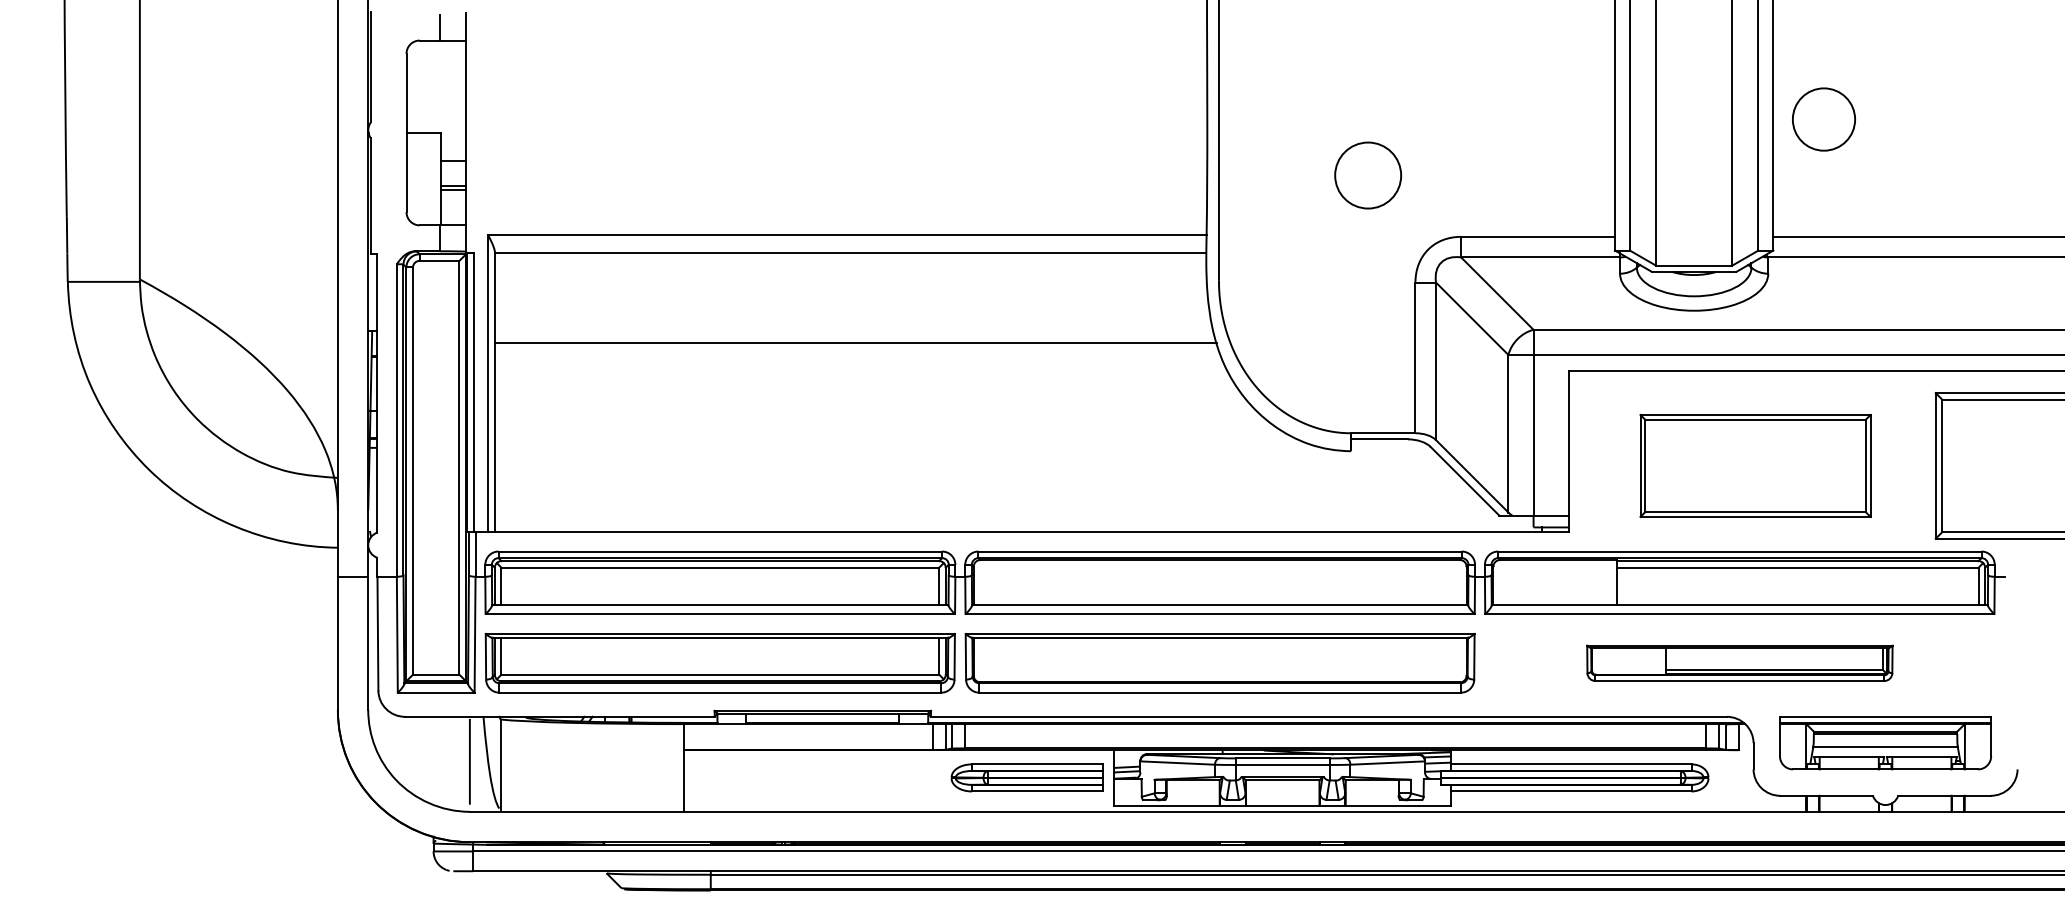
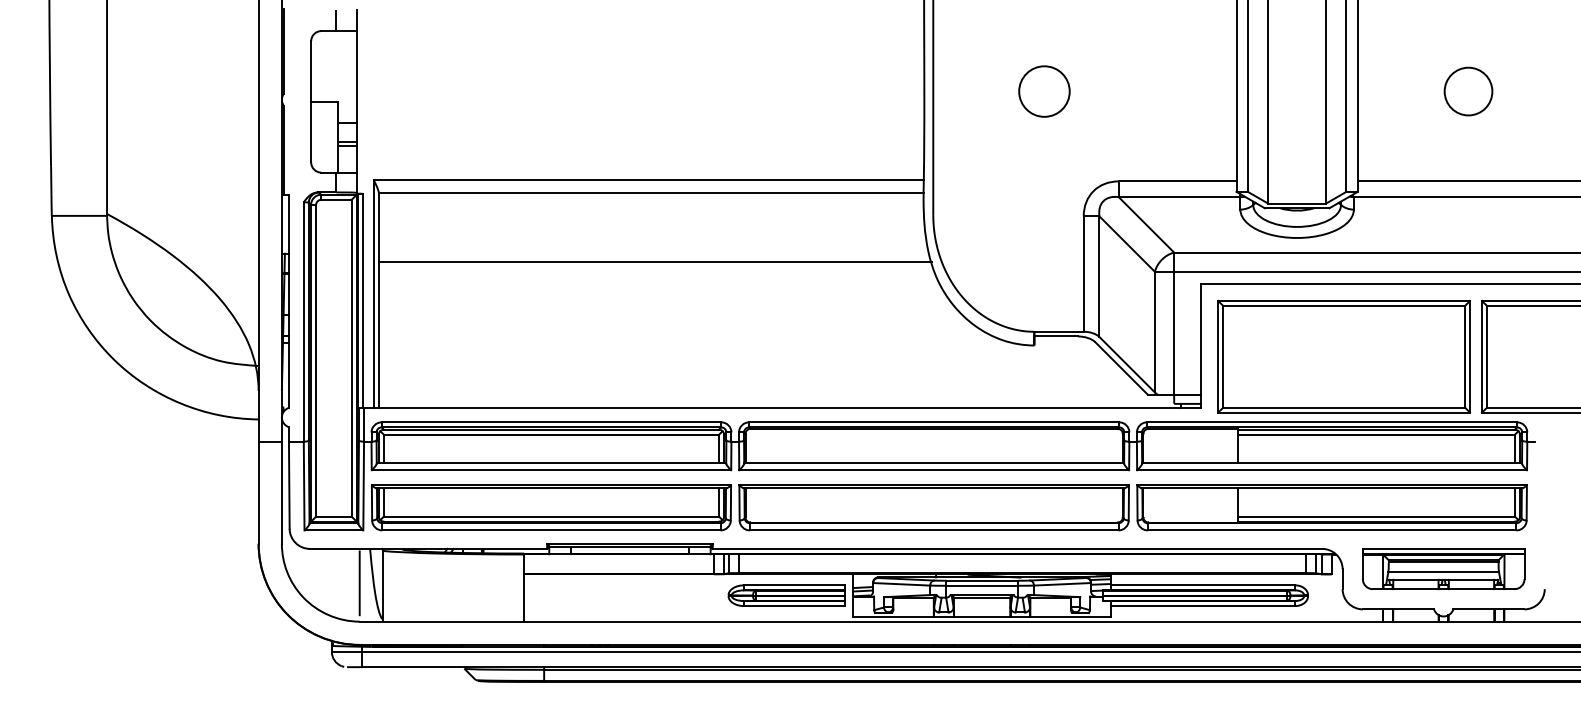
circle: (1823, 119) -> (1468, 91), moved
circle: (1368, 175) -> (1044, 91), moved
part: (1755, 465) -> (1344, 356), size x1.43
part: (1739, 663) -> (1331, 508), size x1.67

